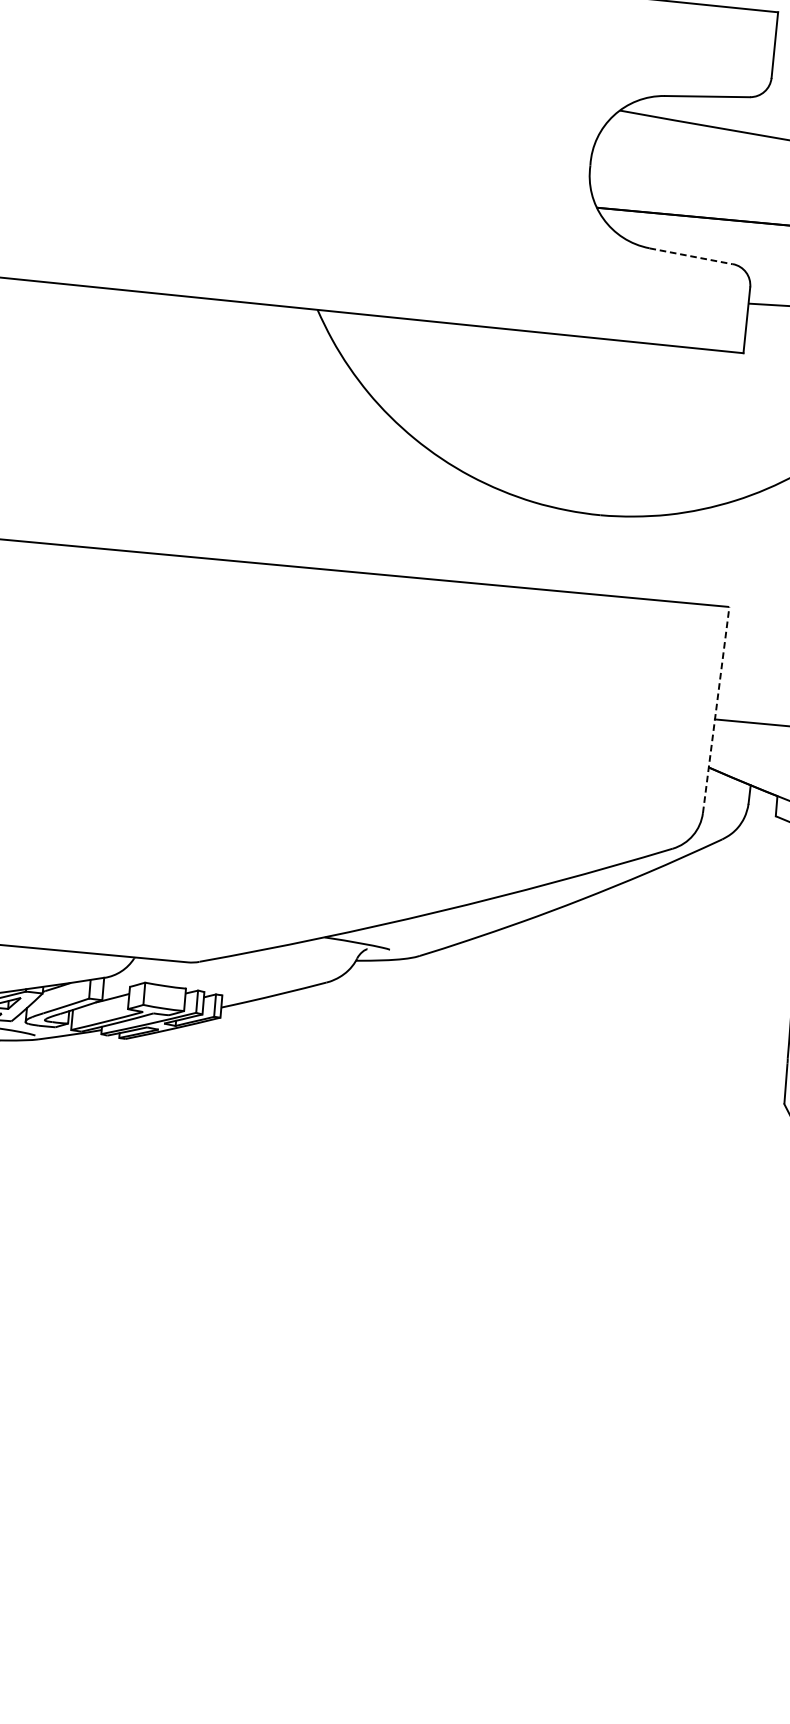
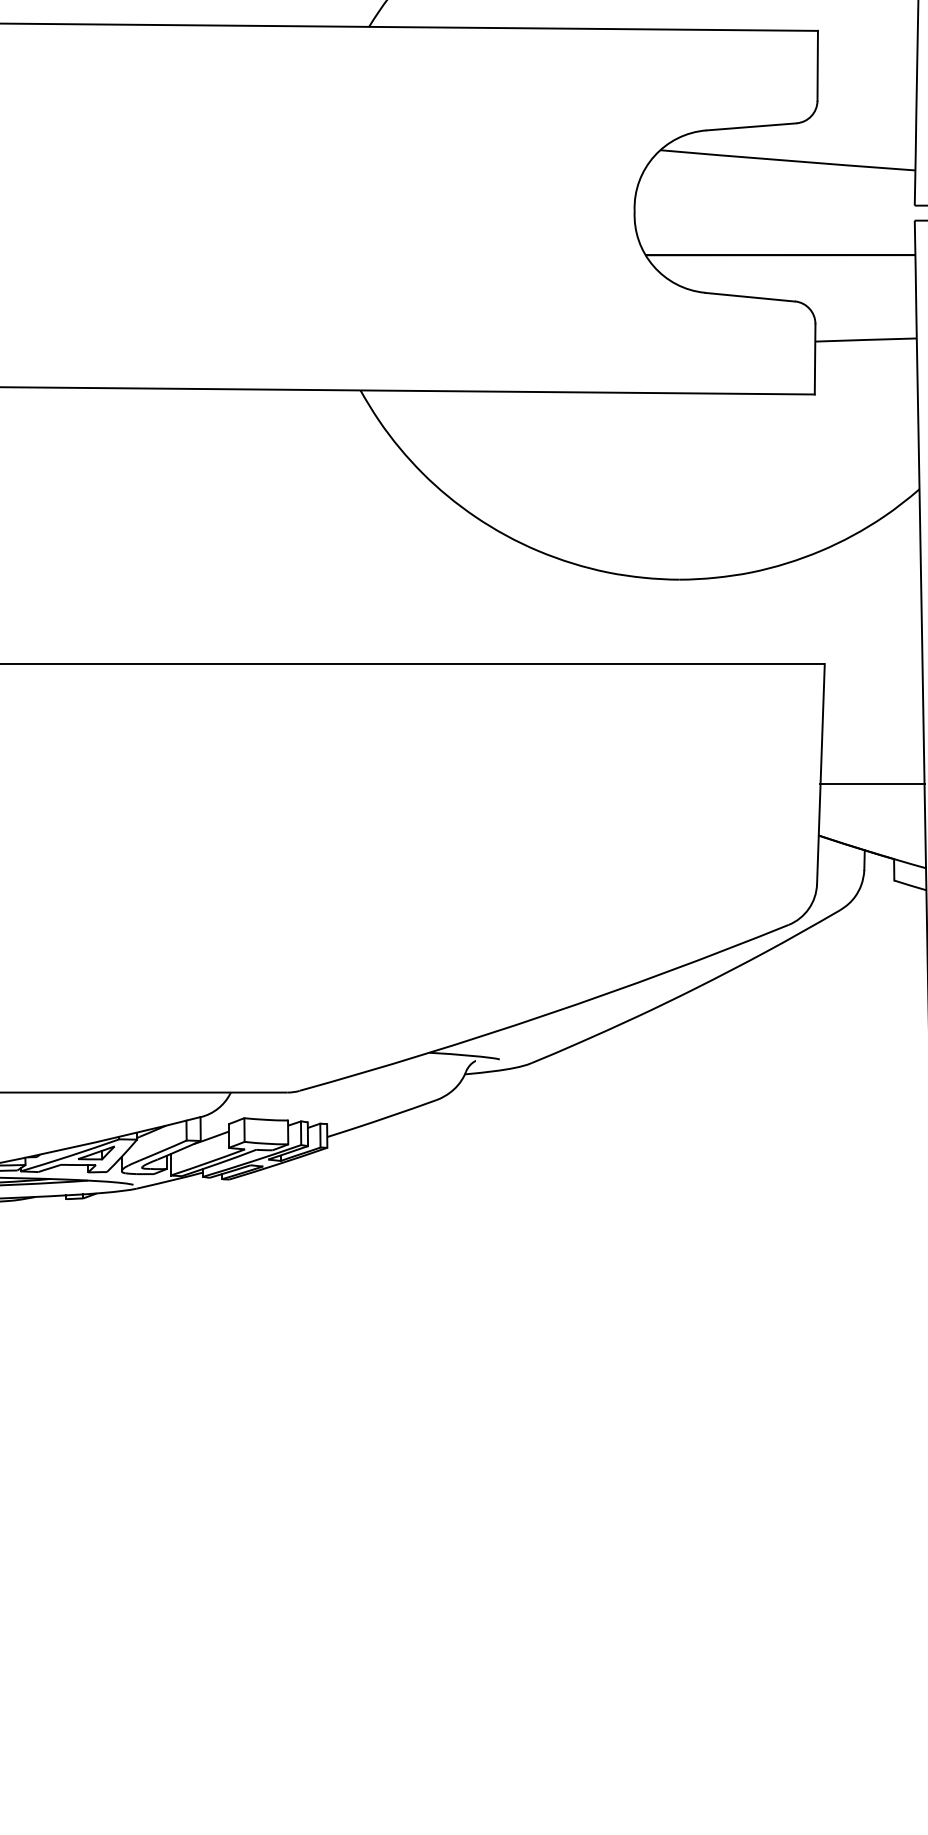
line: (691, 256) -> (750, 297), dashed -> solid
line: (715, 709) -> (820, 773), dashed -> solid

